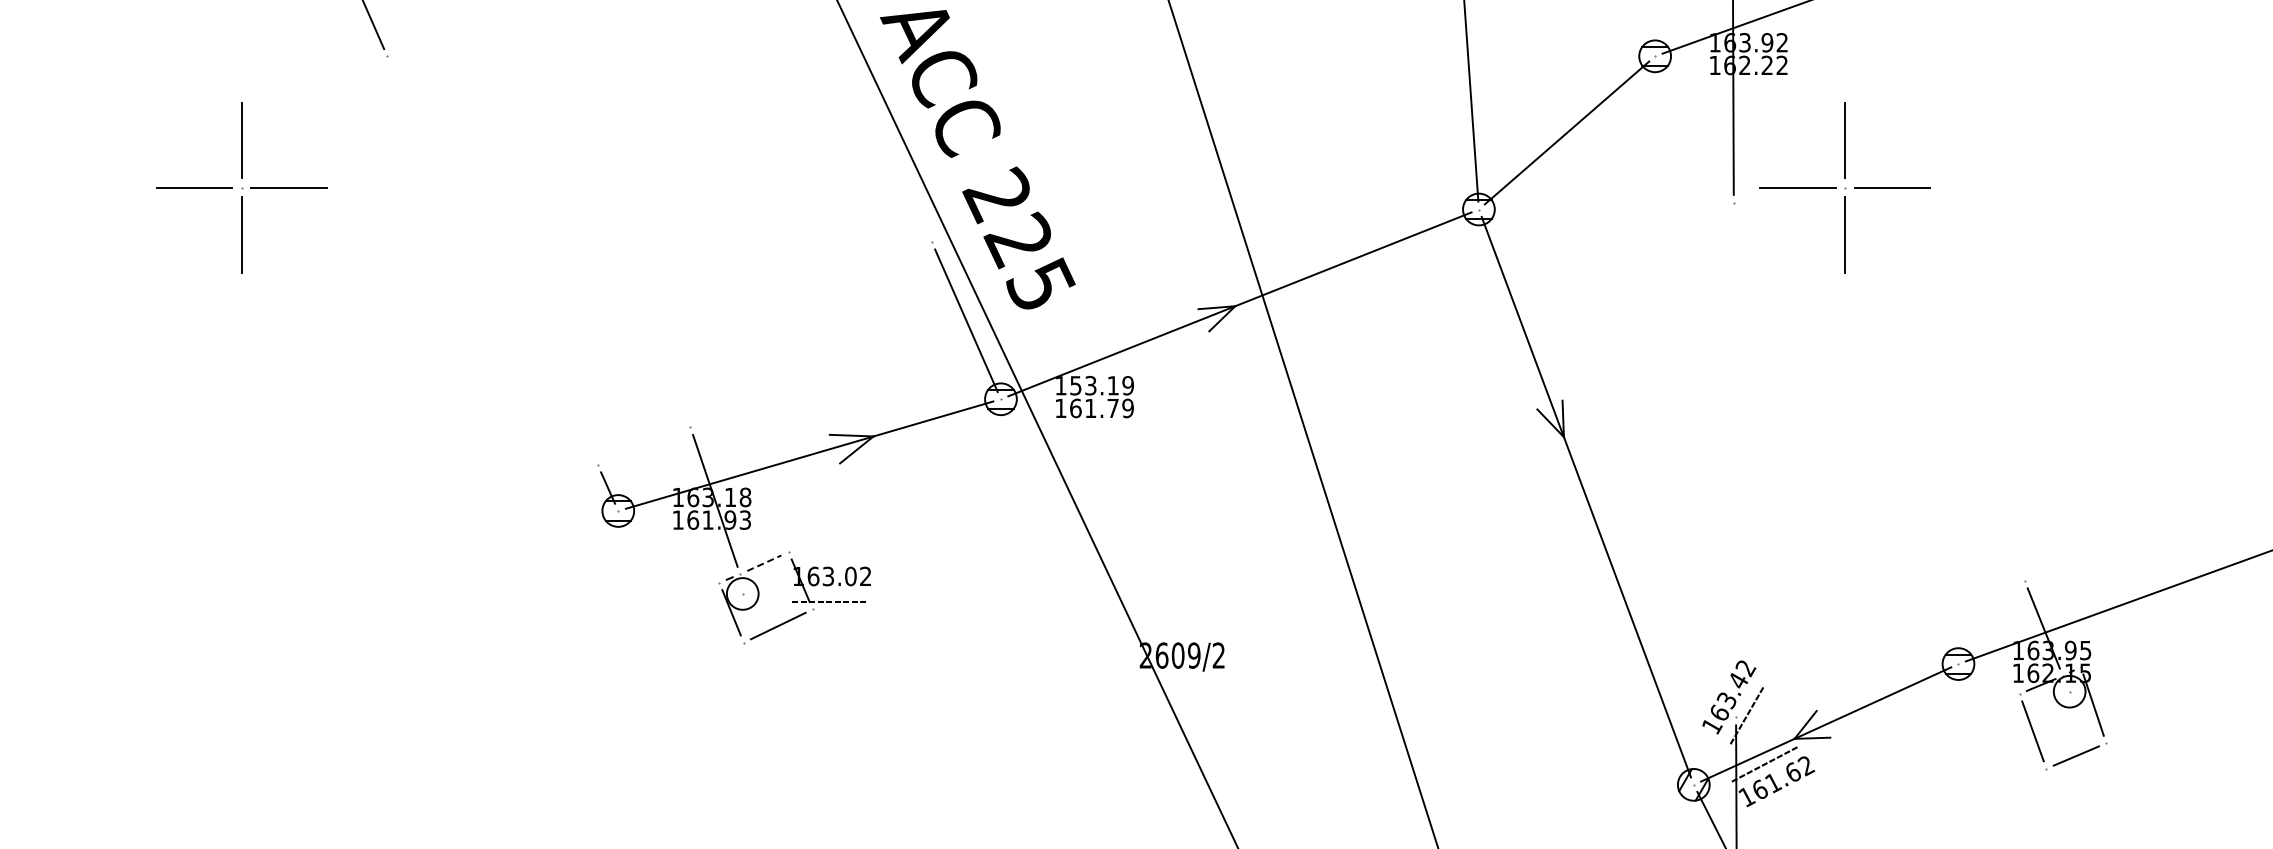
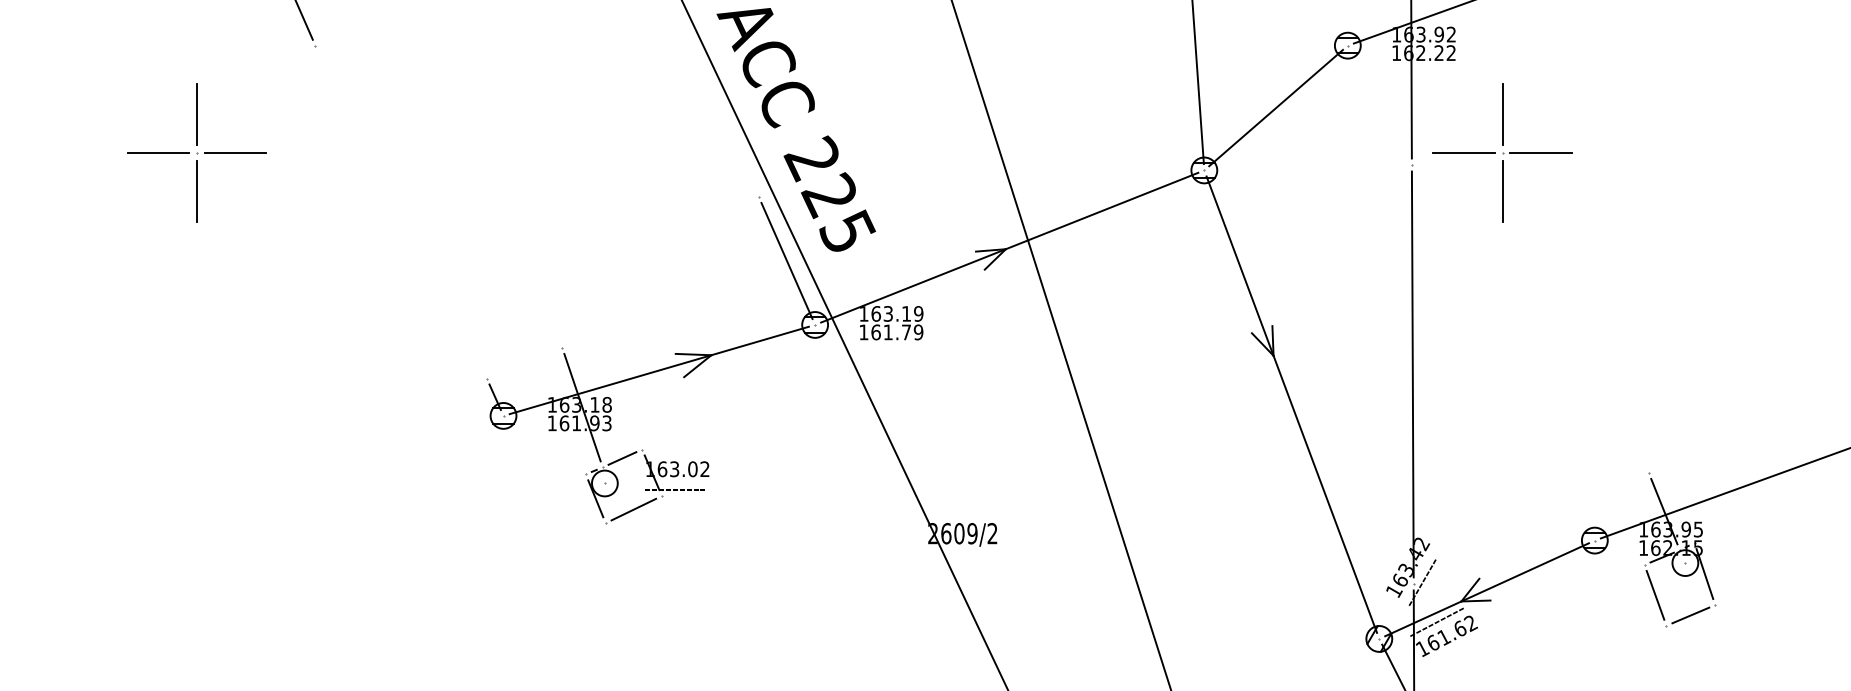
text: (1075, 385) -> (875, 313), 153.19 -> 163.19
line: (1734, 459) -> (1412, 374), added
line: (764, 563) -> (622, 458), dashed -> solid

